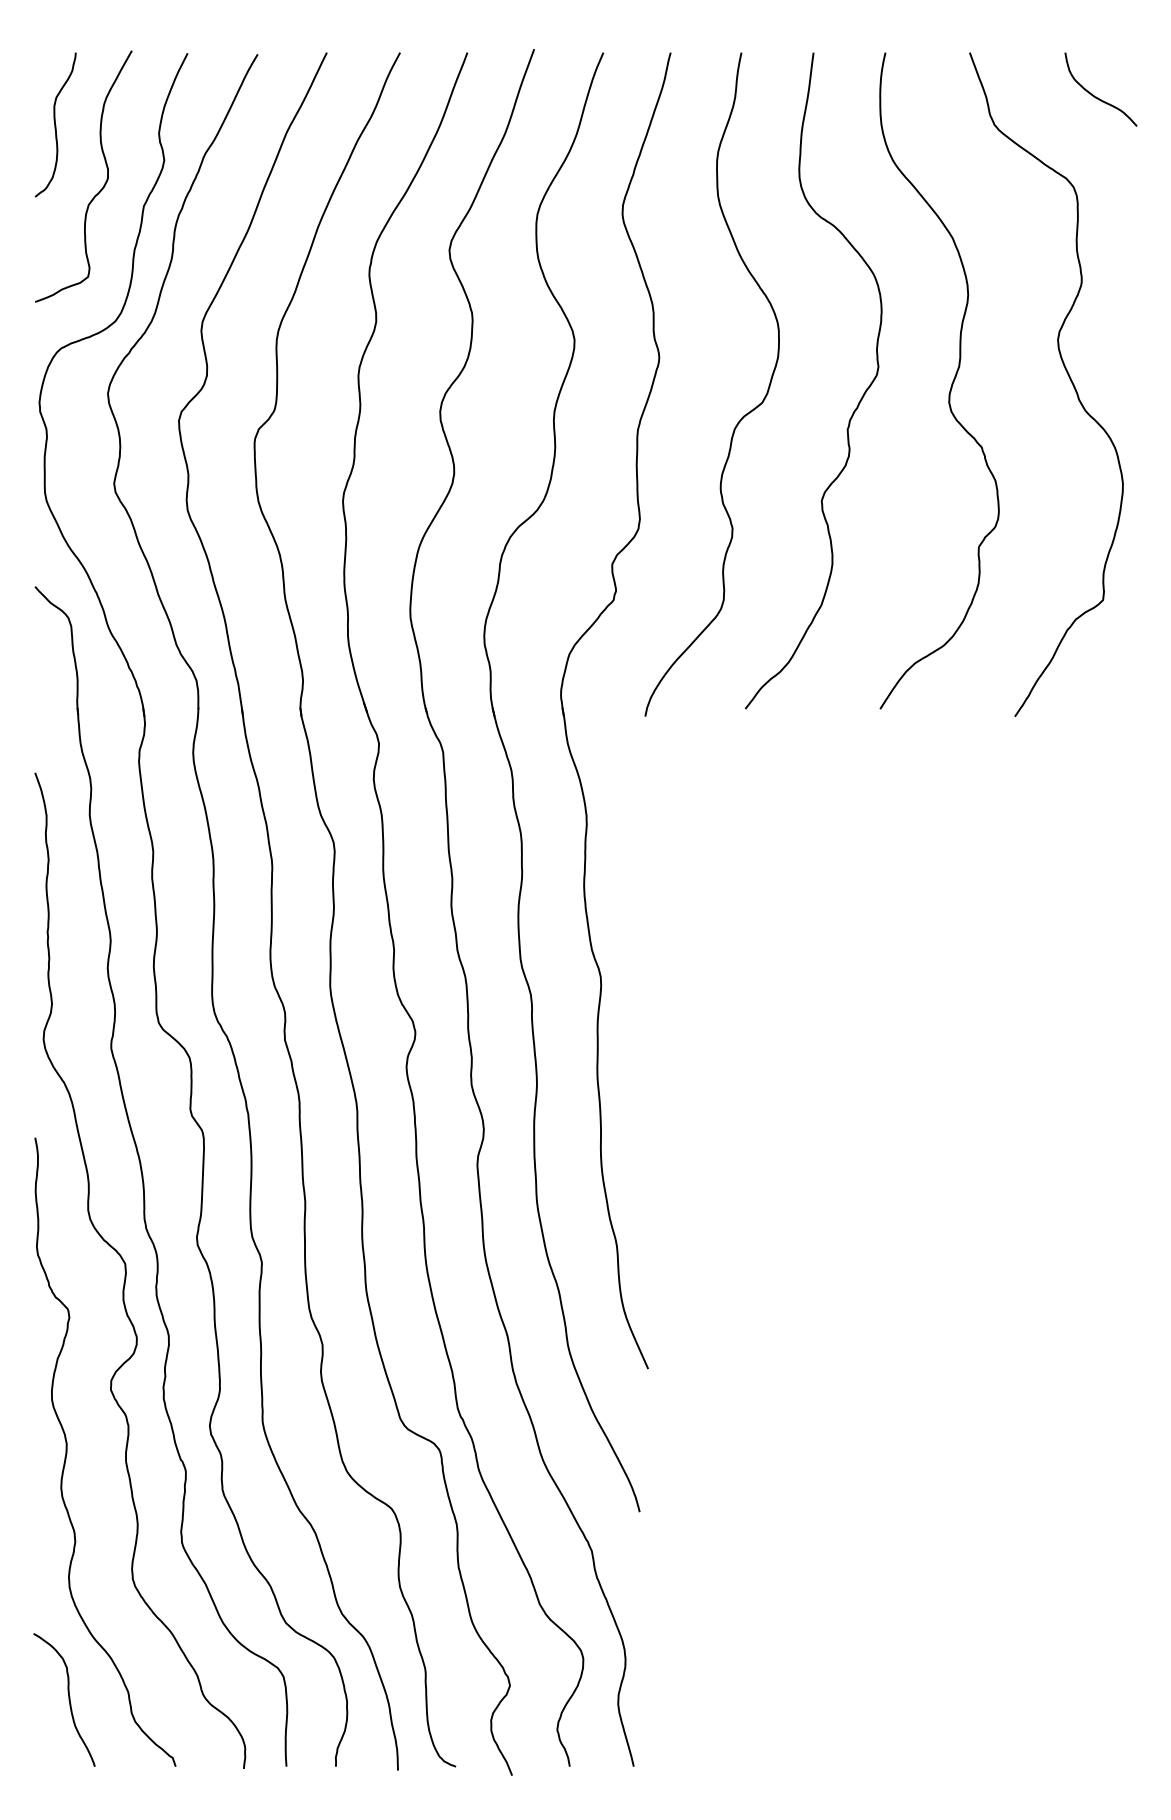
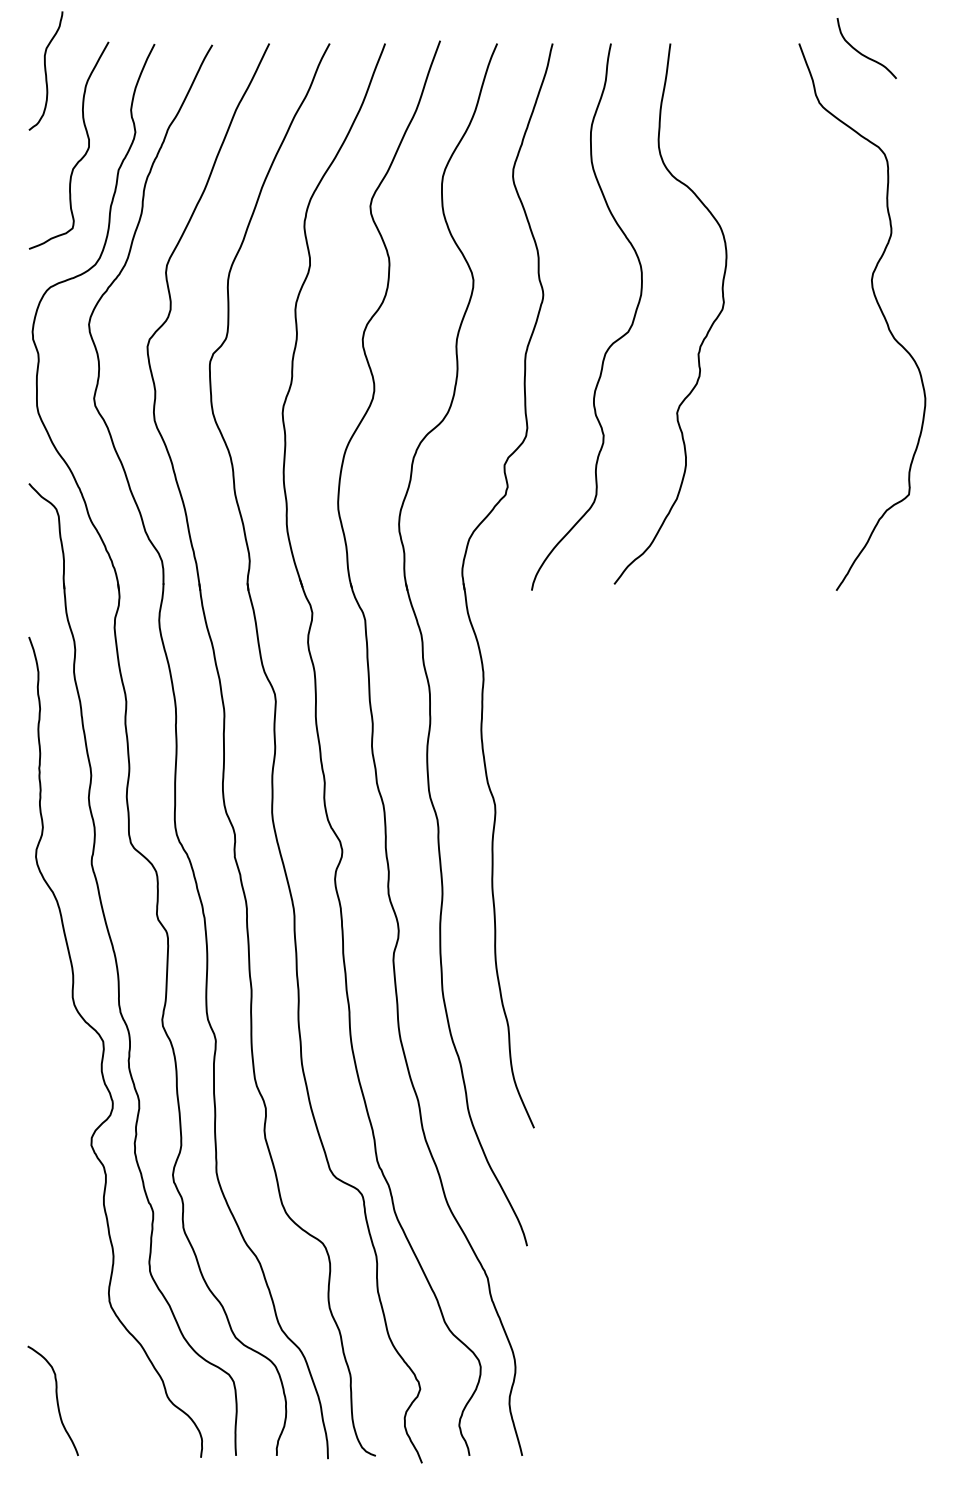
curve: (1096, 96) -> (863, 54), moved
curve: (55, 124) -> (45, 70), moved
curve: (951, 383) -> (784, 316), removed
curve: (67, 1451) -> (55, 1196), removed

